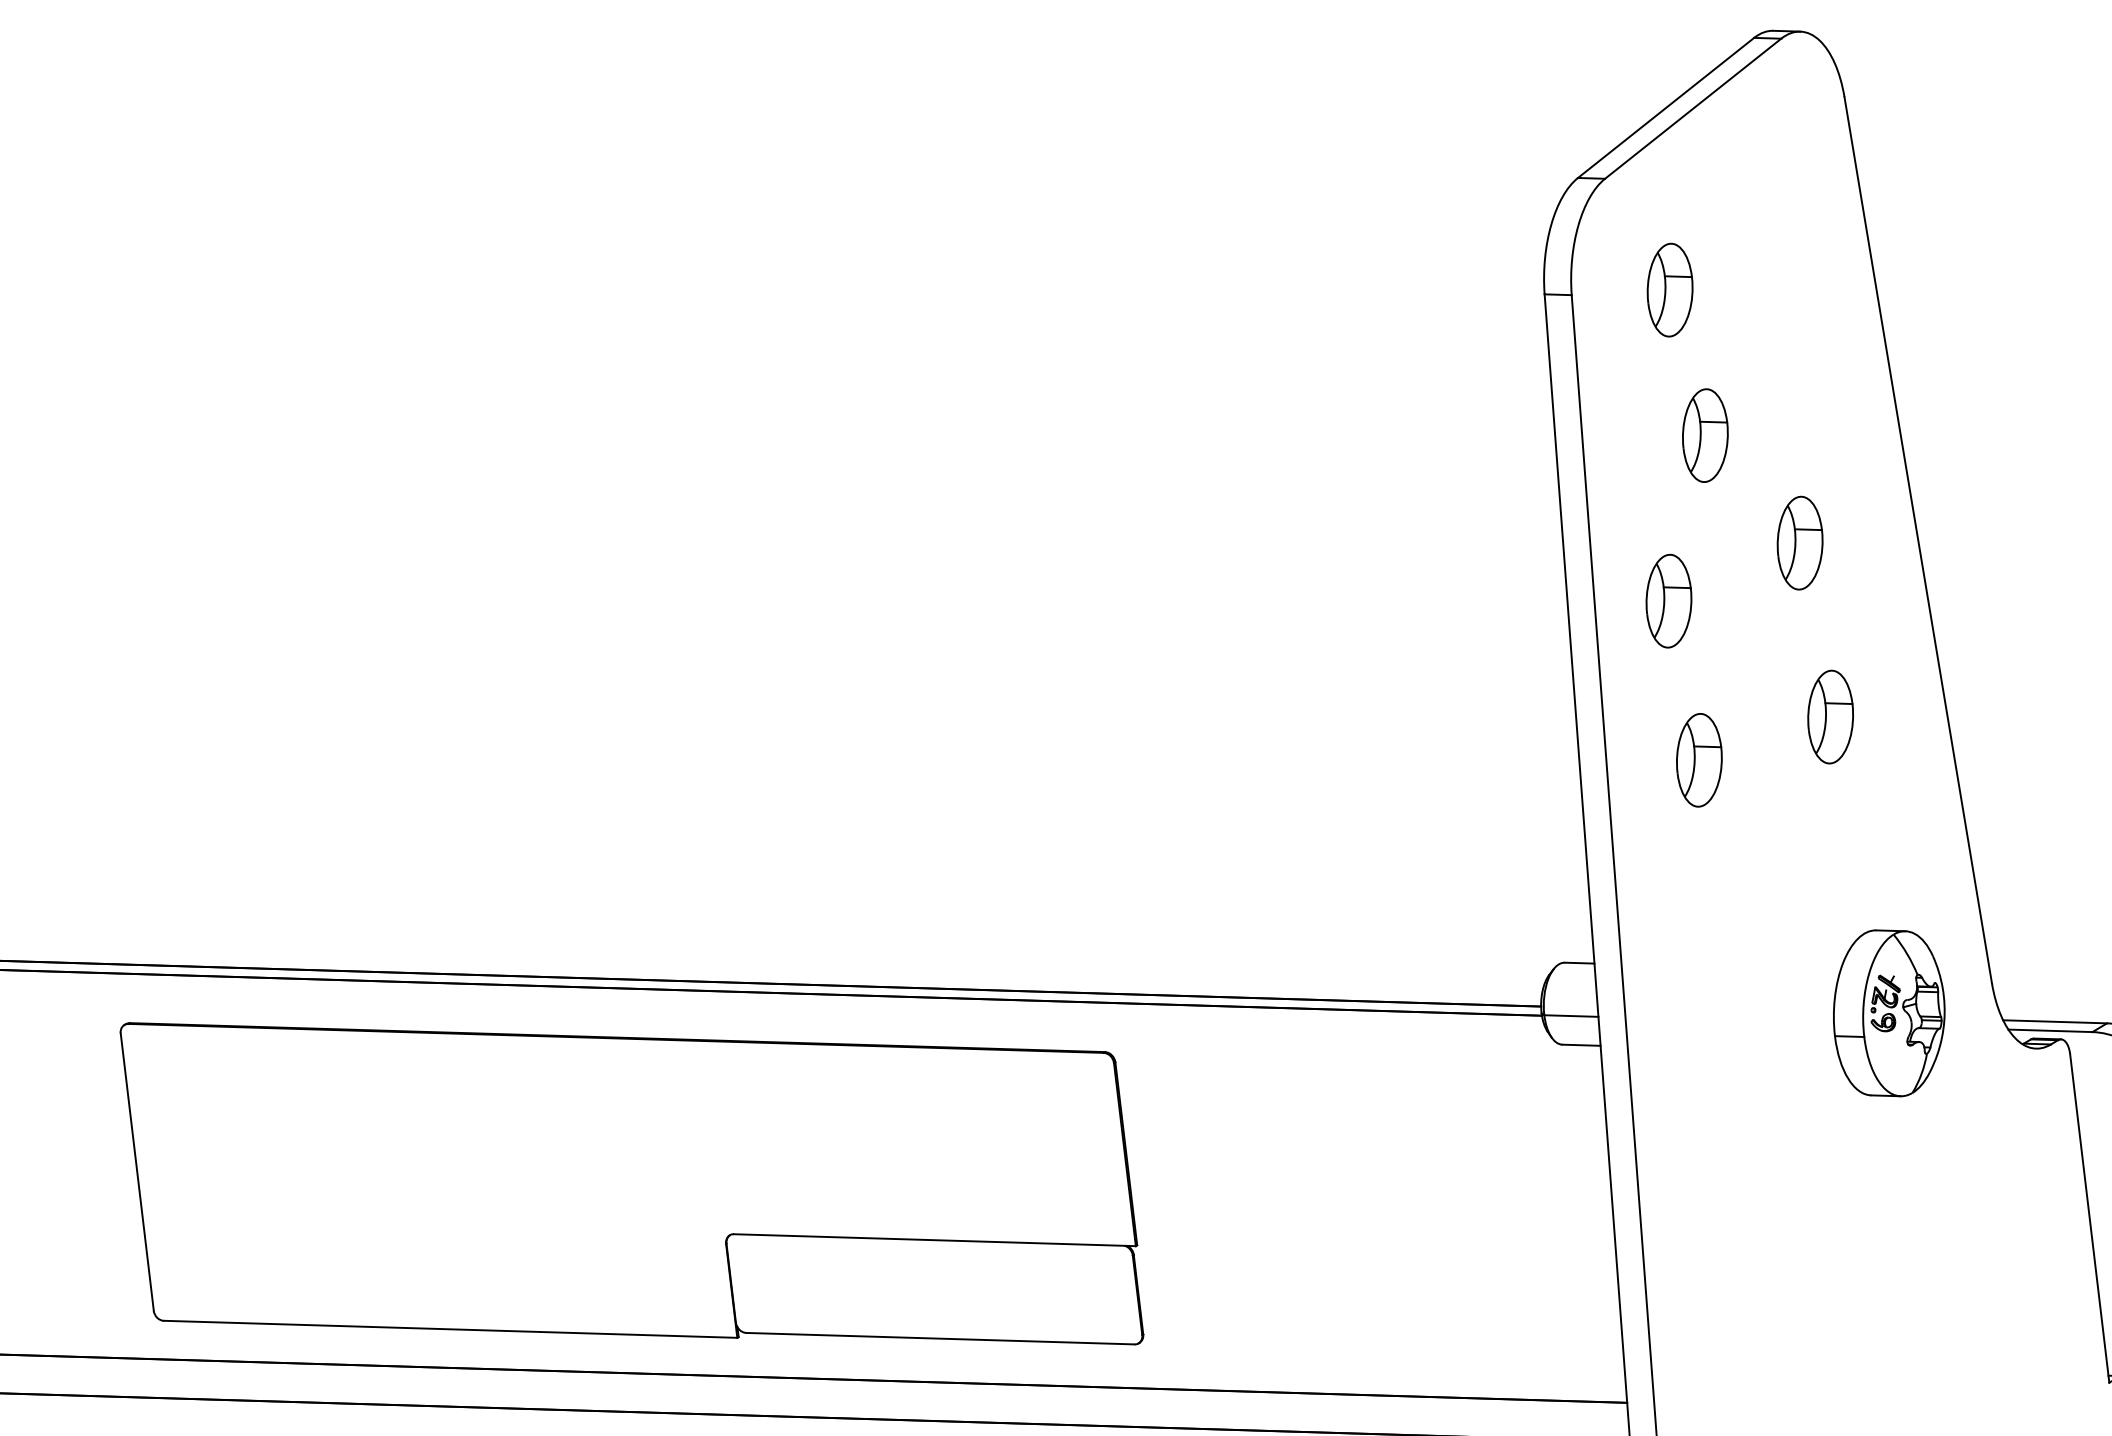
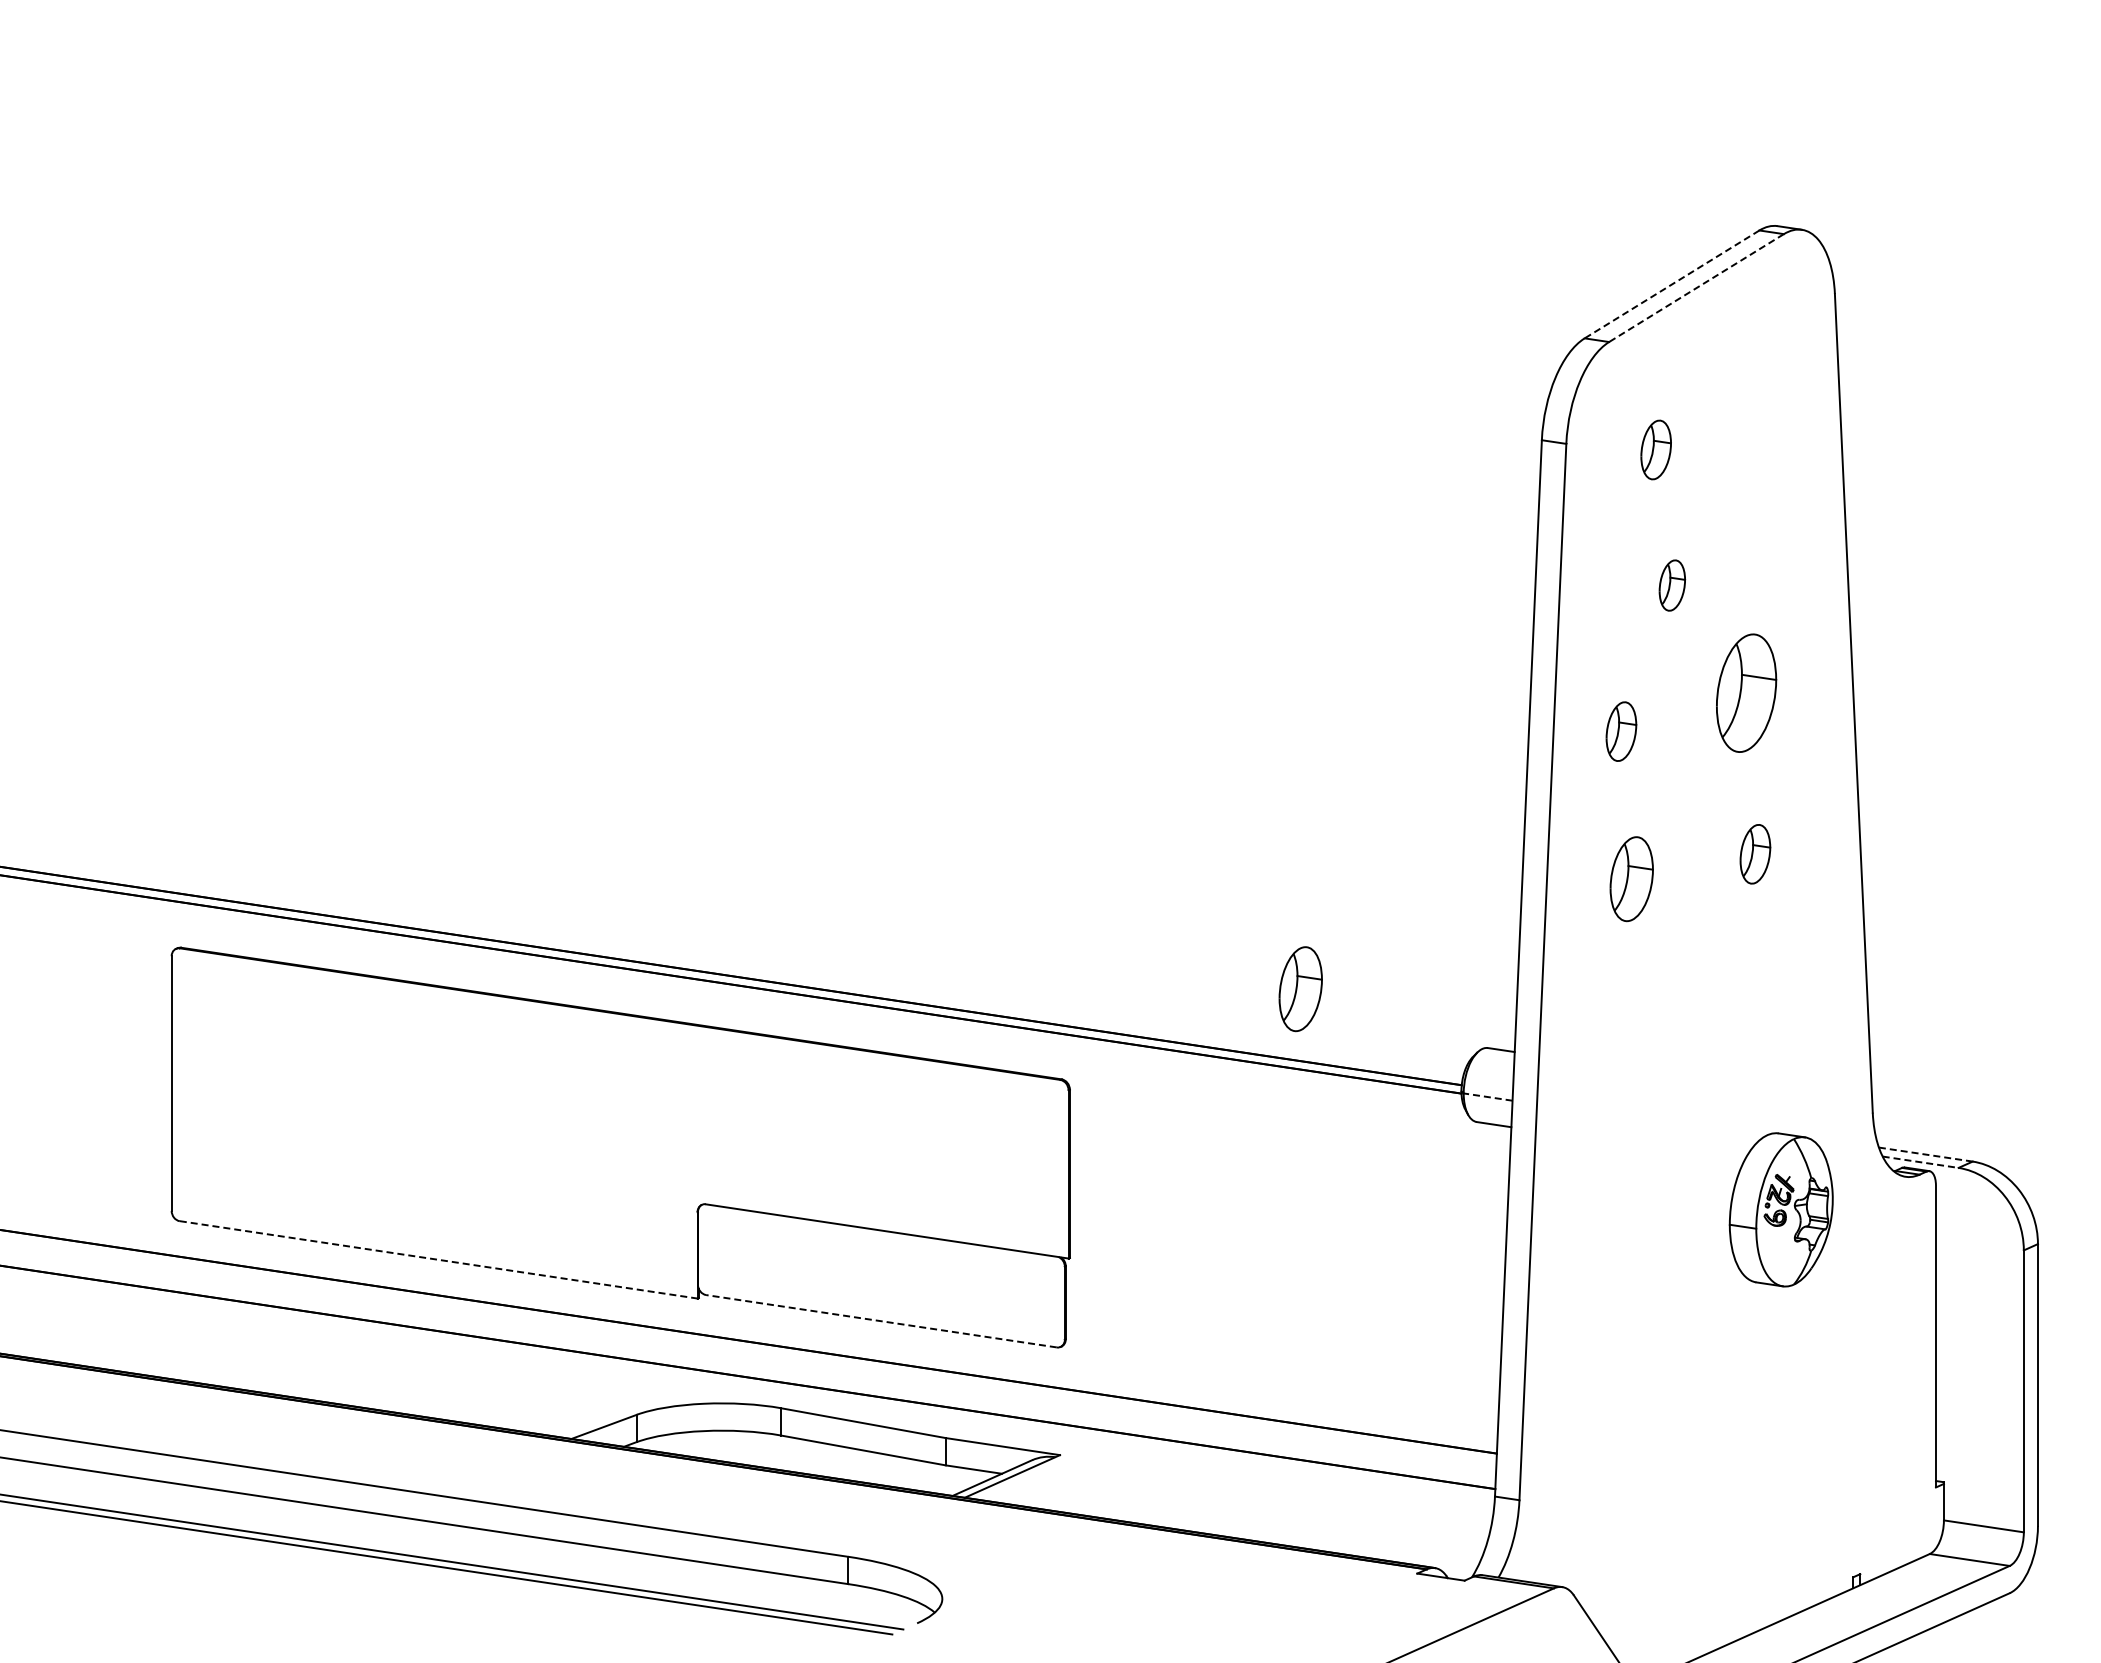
line: (1666, 107) -> (1672, 284), solid -> dashed
line: (1693, 109) -> (1696, 288), solid -> dashed
part: (1670, 289) -> (1656, 449), size x0.7
part: (1705, 435) -> (1672, 585), size x0.6
part: (1800, 543) -> (1746, 693), size x1.4
part: (1669, 600) -> (1621, 731), size x0.7
part: (1830, 717) -> (1755, 854), size x0.7
part: (1353, 923) -> (1300, 989), added
part: (1888, 1012) -> (1780, 1209), moved
line: (1571, 1016) -> (1488, 1097), solid -> dashed
line: (2055, 1021) -> (1926, 1154), solid -> dashed
line: (2051, 1030) -> (1921, 1162), solid -> dashed
line: (450, 1328) -> (438, 1259), solid -> dashed
line: (939, 1339) -> (880, 1321), solid -> dashed

